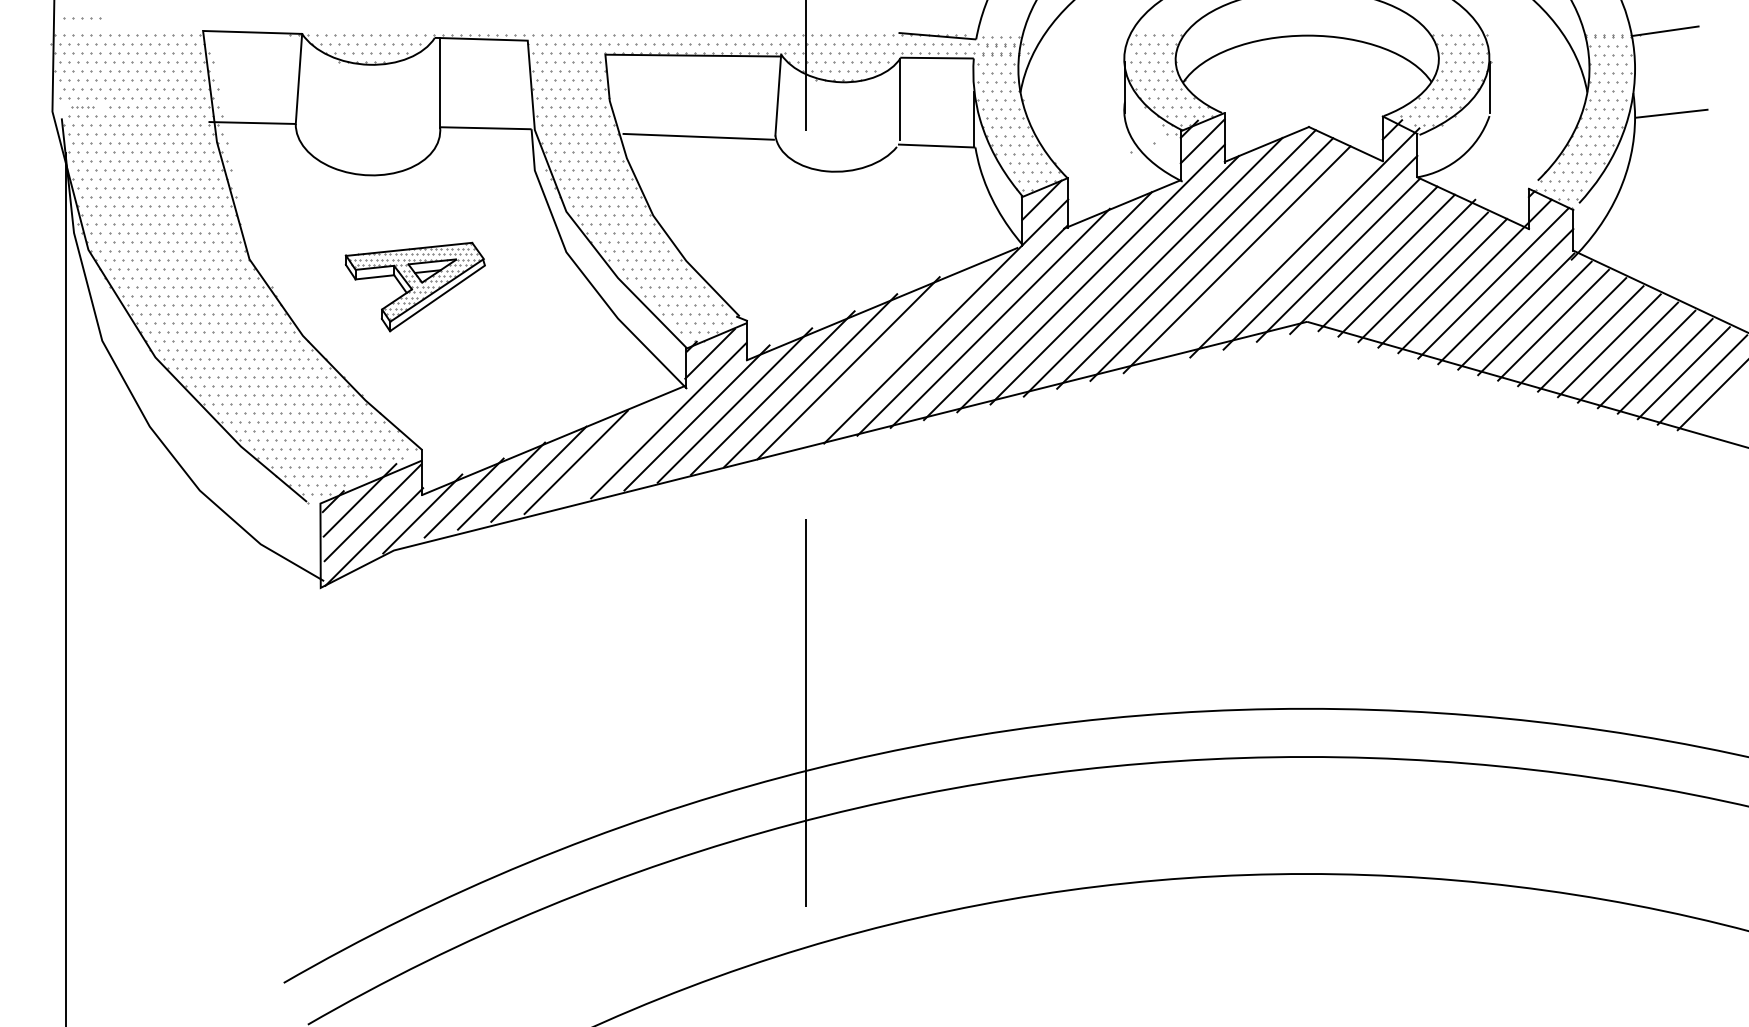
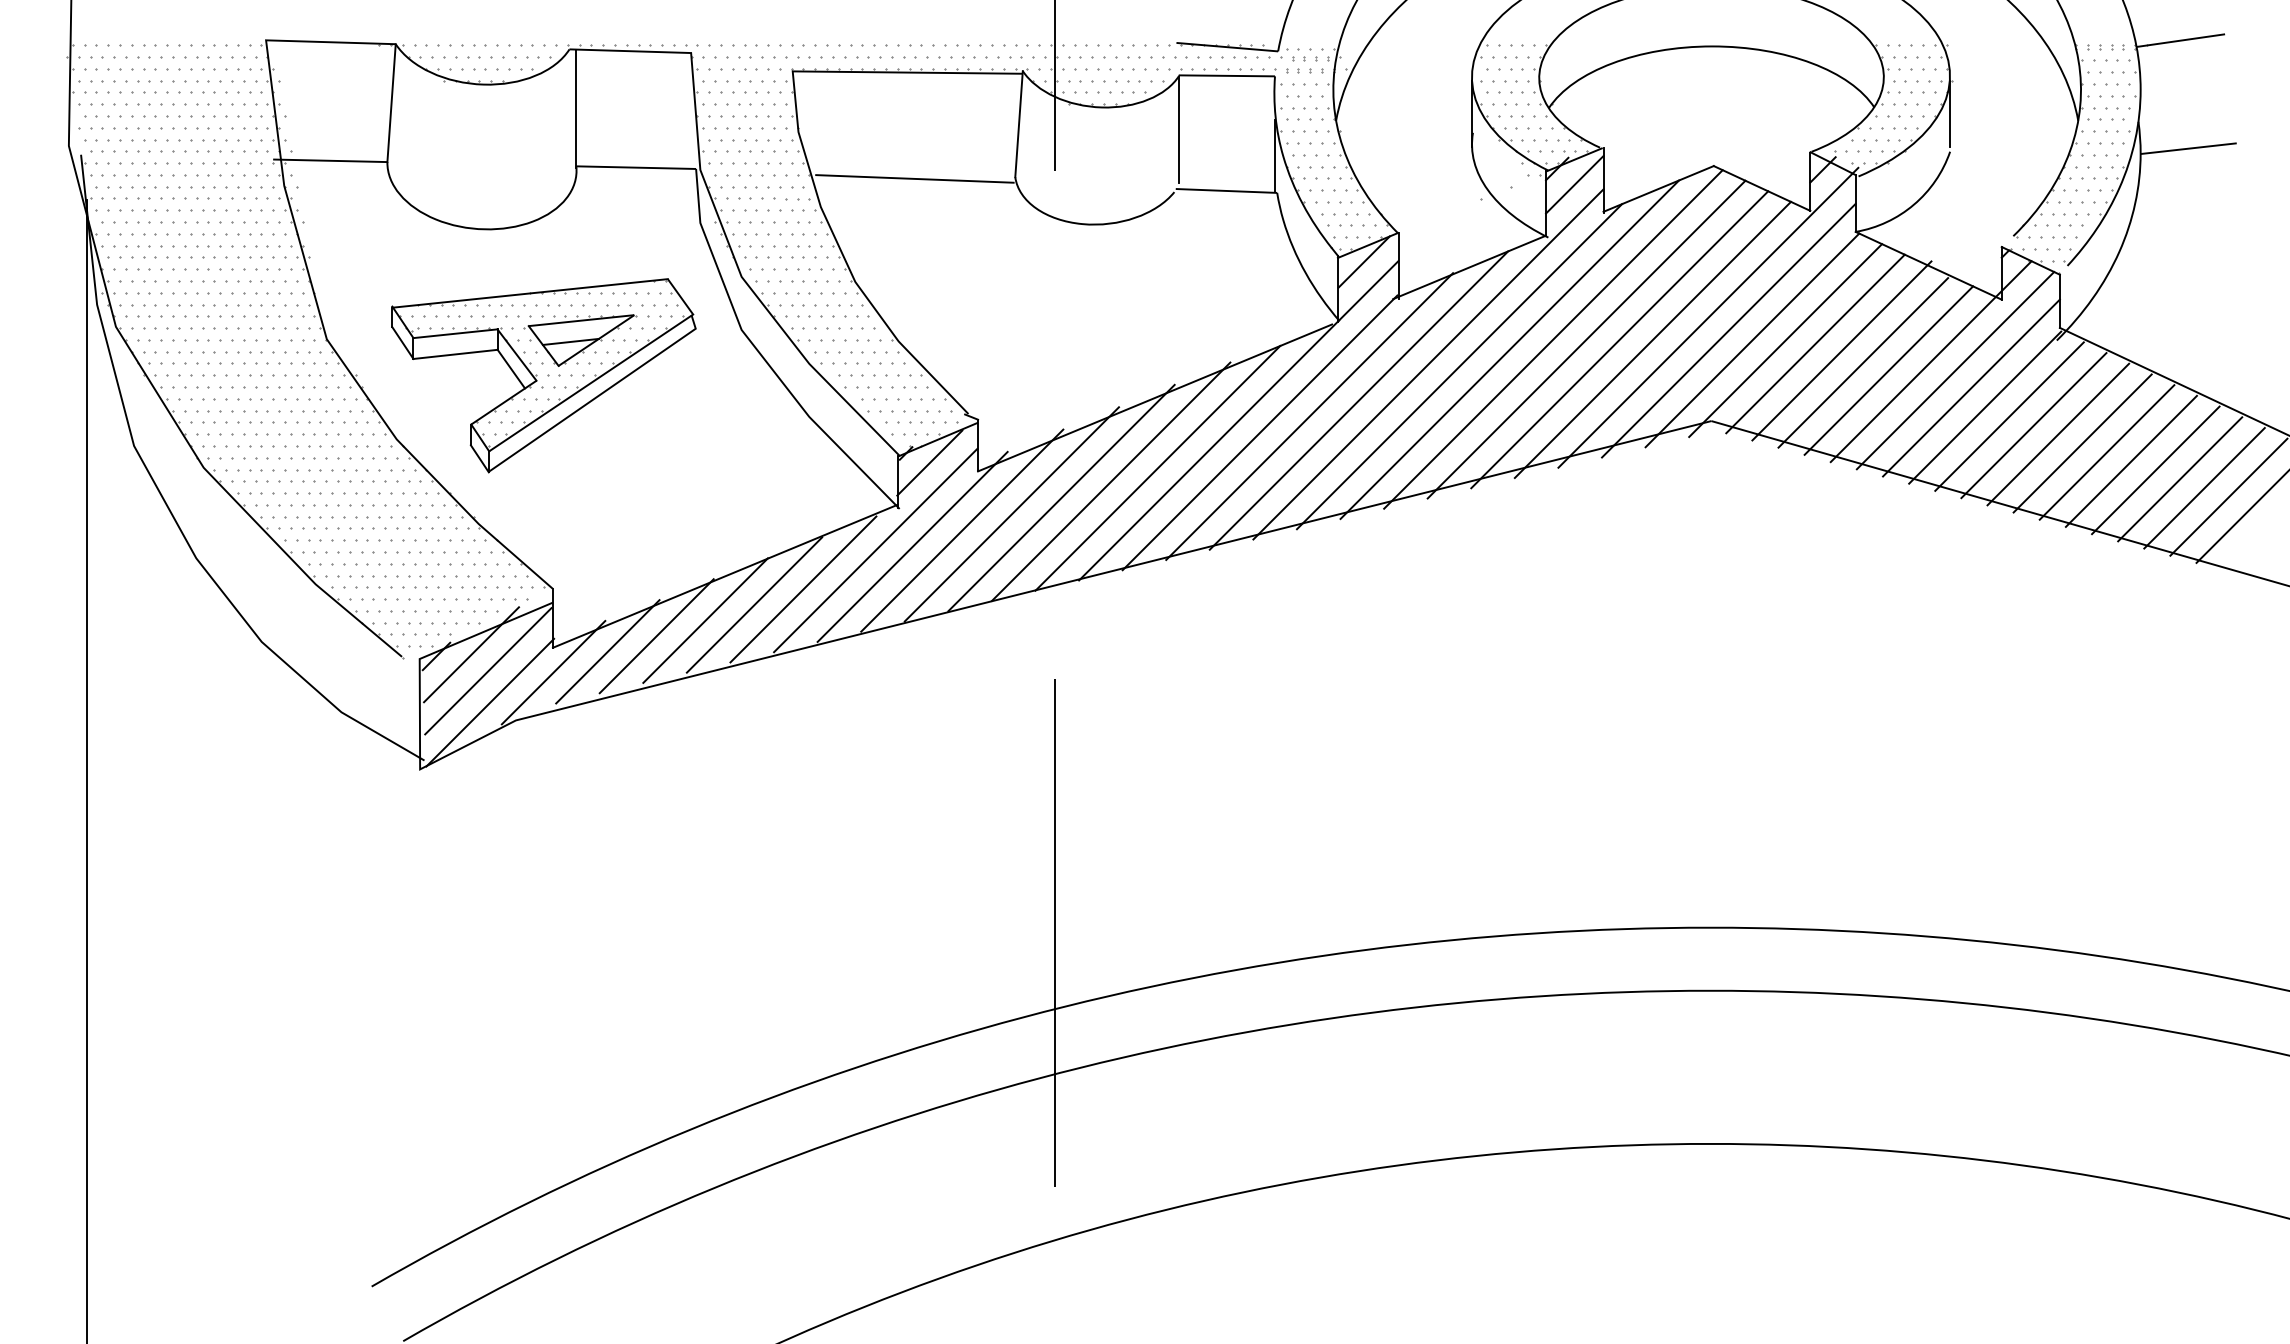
part: (82, 18) -> (108, 23), removed
part: (82, 107) -> (108, 140), size x1.67
line: (1262, 259) -> (1652, 339), added
part: (415, 286) -> (544, 374), size x1.67
line: (883, 357) -> (1156, 467), added
line: (613, 450) -> (803, 589), added

